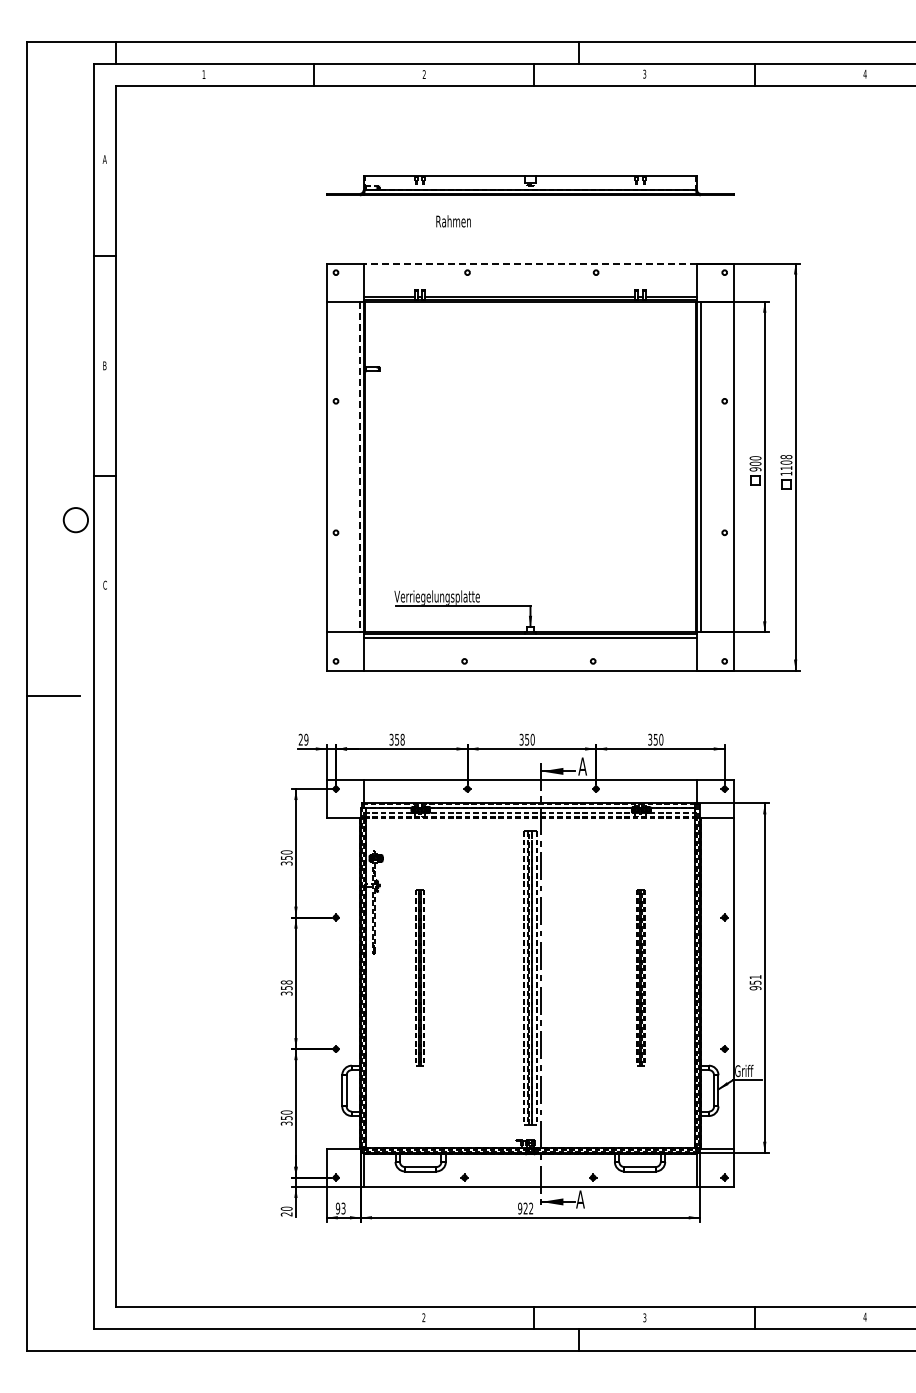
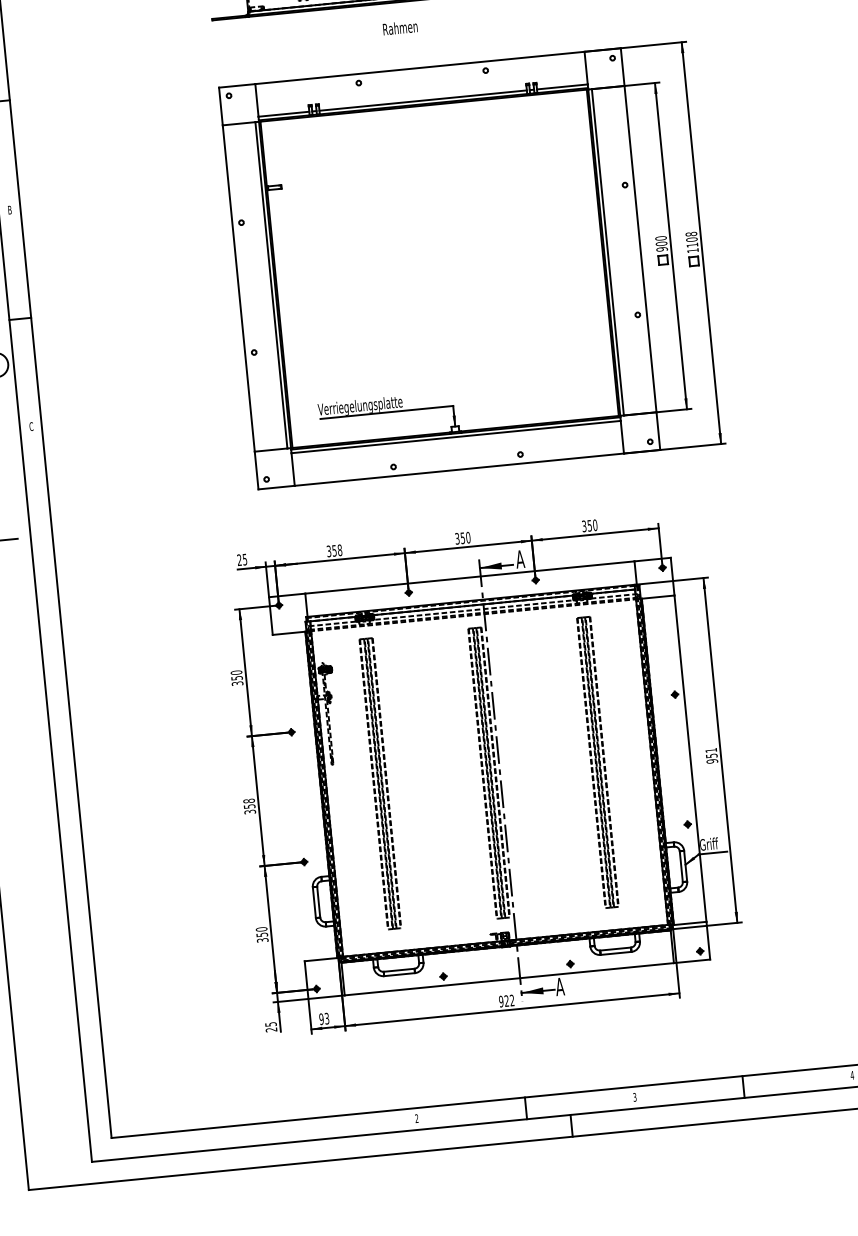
text: (453, 221) -> (400, 28), moved
line: (530, 263) -> (420, 67), dashed -> solid
line: (359, 467) -> (271, 285), dashed -> solid
text: (306, 739) -> (245, 559), 29 -> 25
part: (419, 977) -> (379, 783), size x1.67
part: (640, 977) -> (597, 761), size x1.67
text: (286, 1208) -> (270, 1024), 20 -> 25

